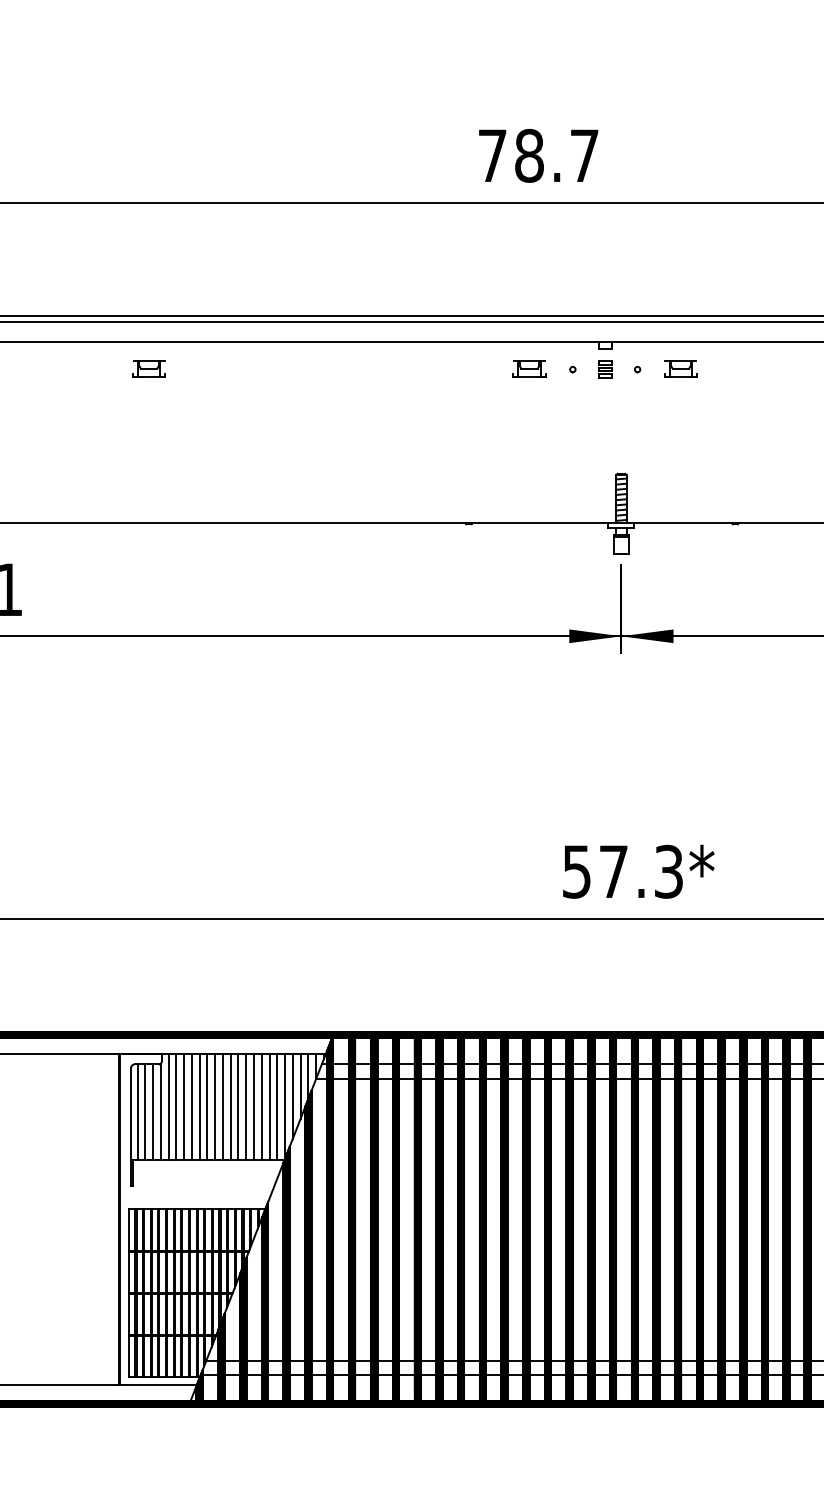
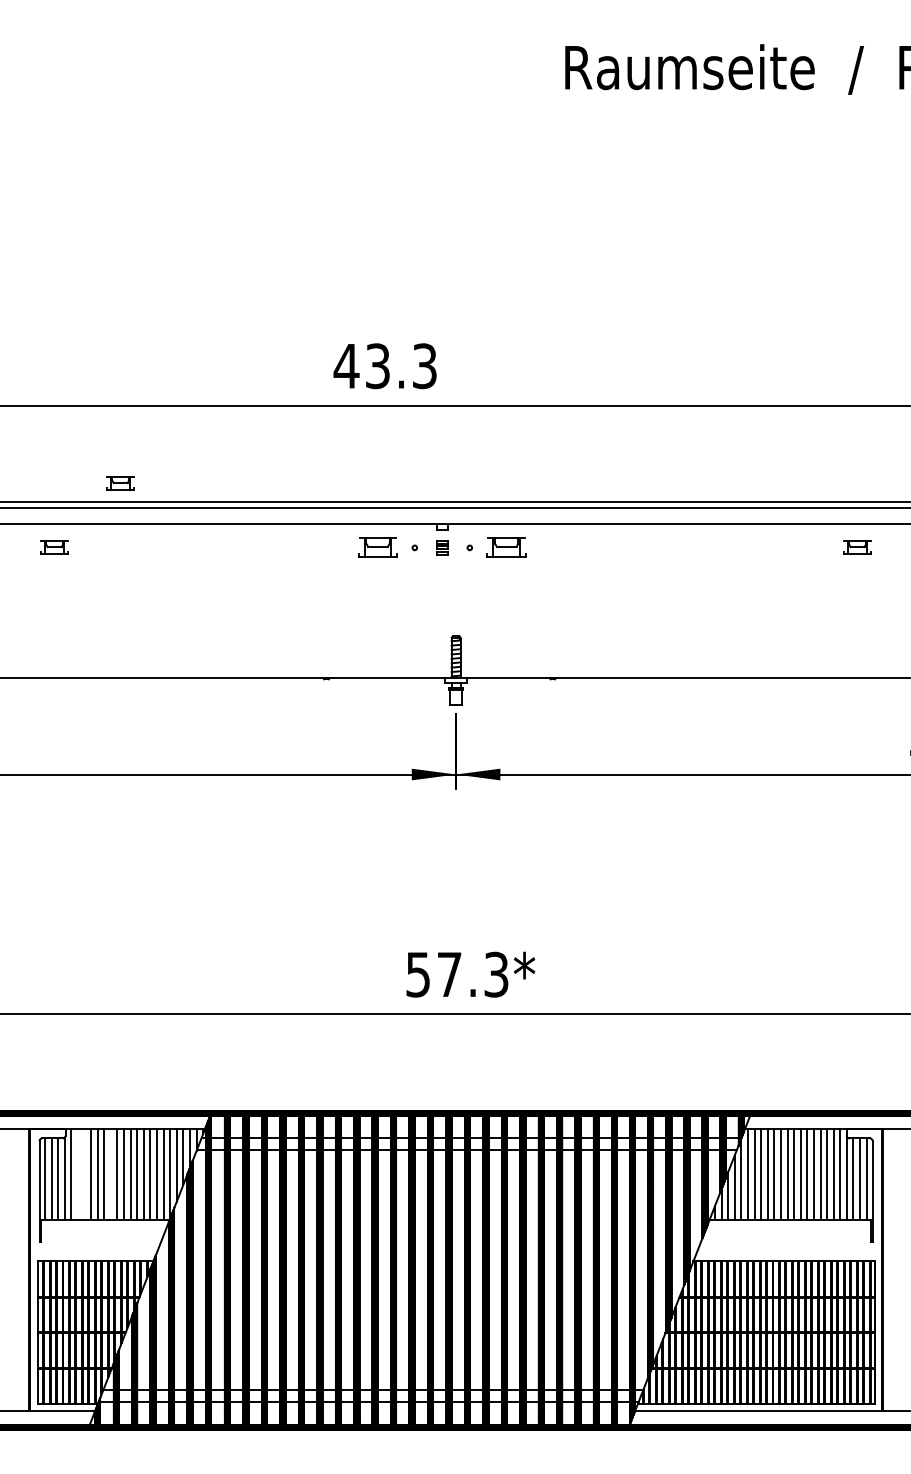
text: (537, 156) -> (384, 366), 78.7 -> 43.3
part: (226, 293) -> (120, 483), added
part: (528, 369) -> (377, 547), size x1.4
part: (680, 369) -> (506, 547), size x1.4
line: (175, 1106) -> (77, 1174), removed
line: (184, 1106) -> (84, 1174), removed
line: (214, 1106) -> (110, 1174), removed

